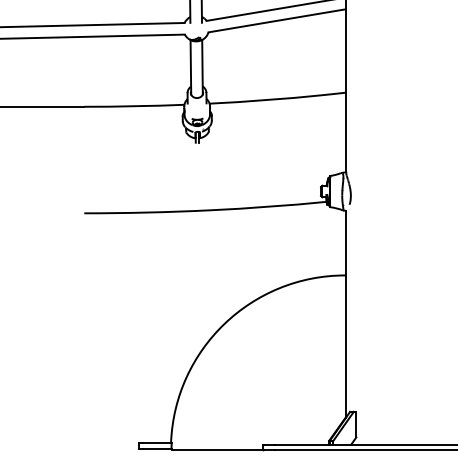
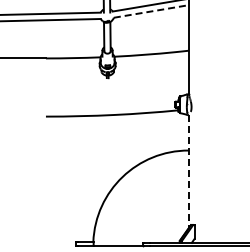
line: (277, 20) -> (151, 11), solid -> dashed
line: (345, 313) -> (188, 171), solid -> dashed

